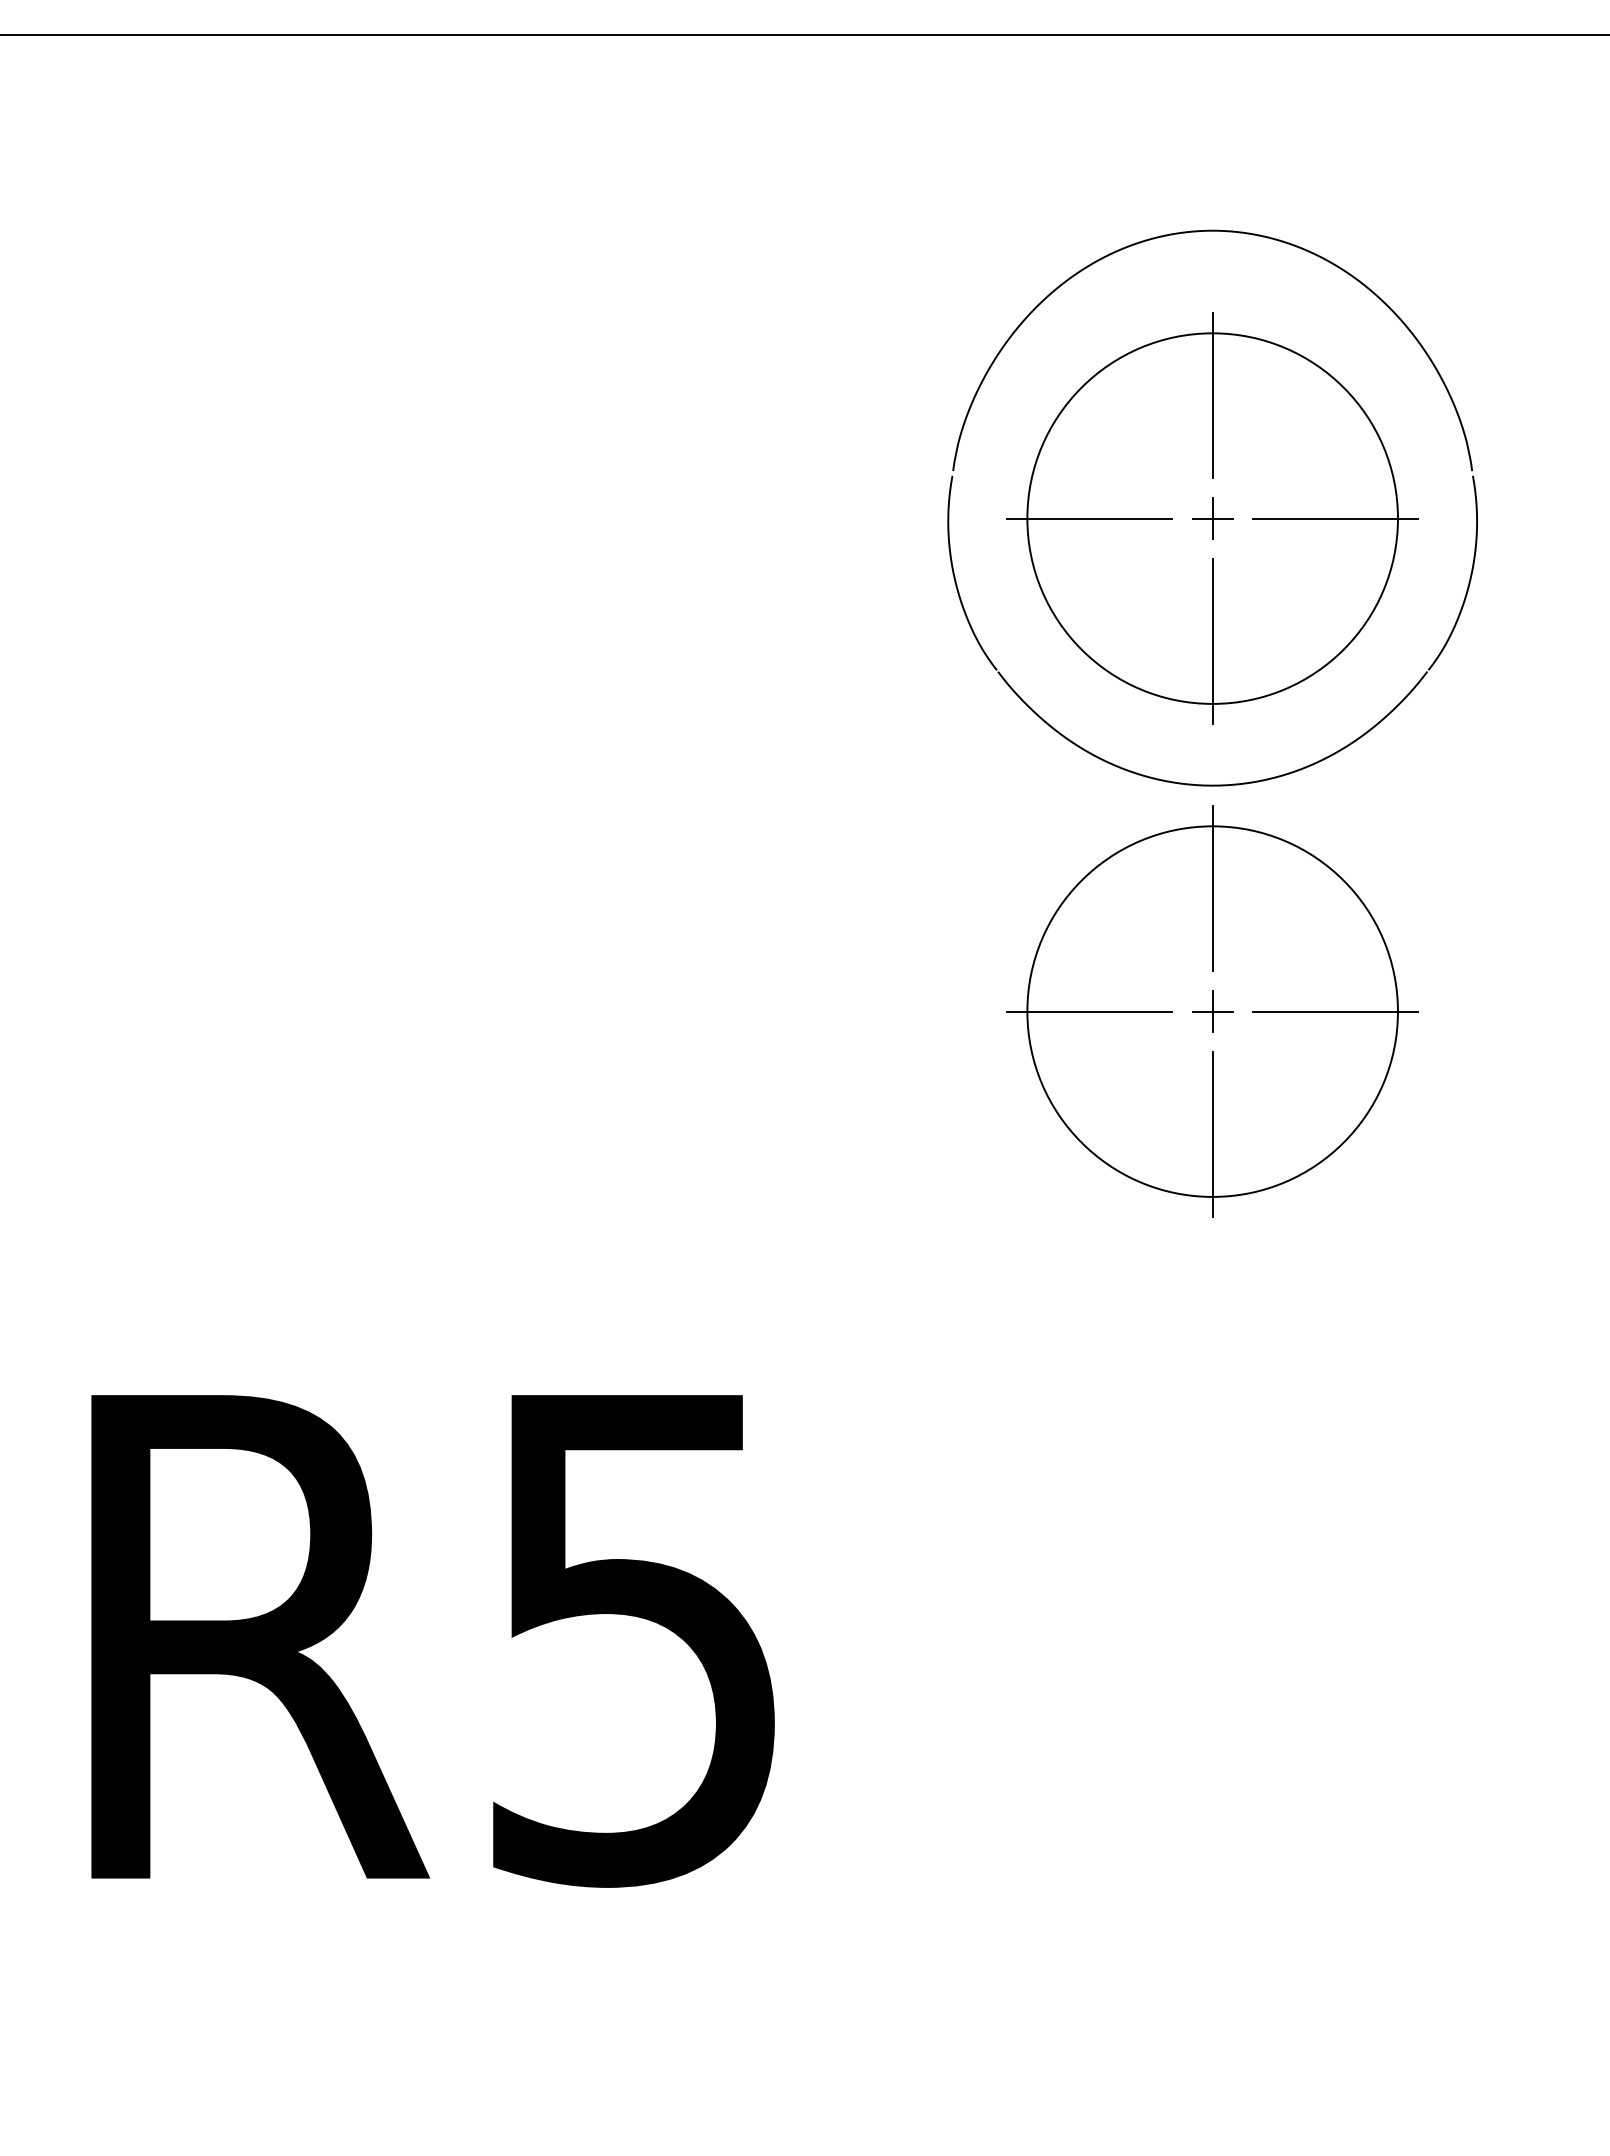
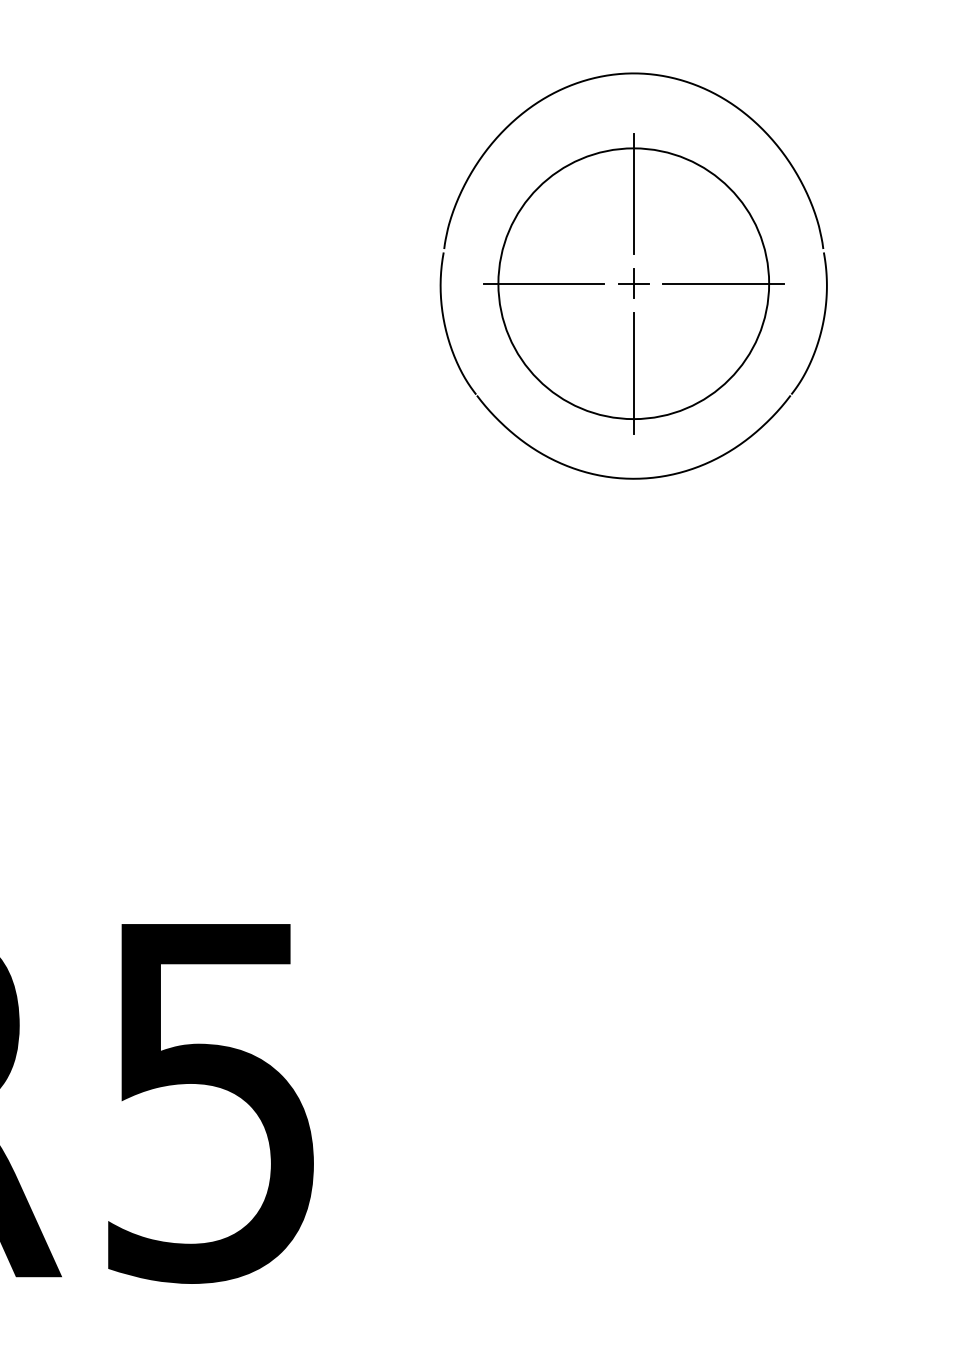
part: (1212, 1011) -> (633, 643), removed

